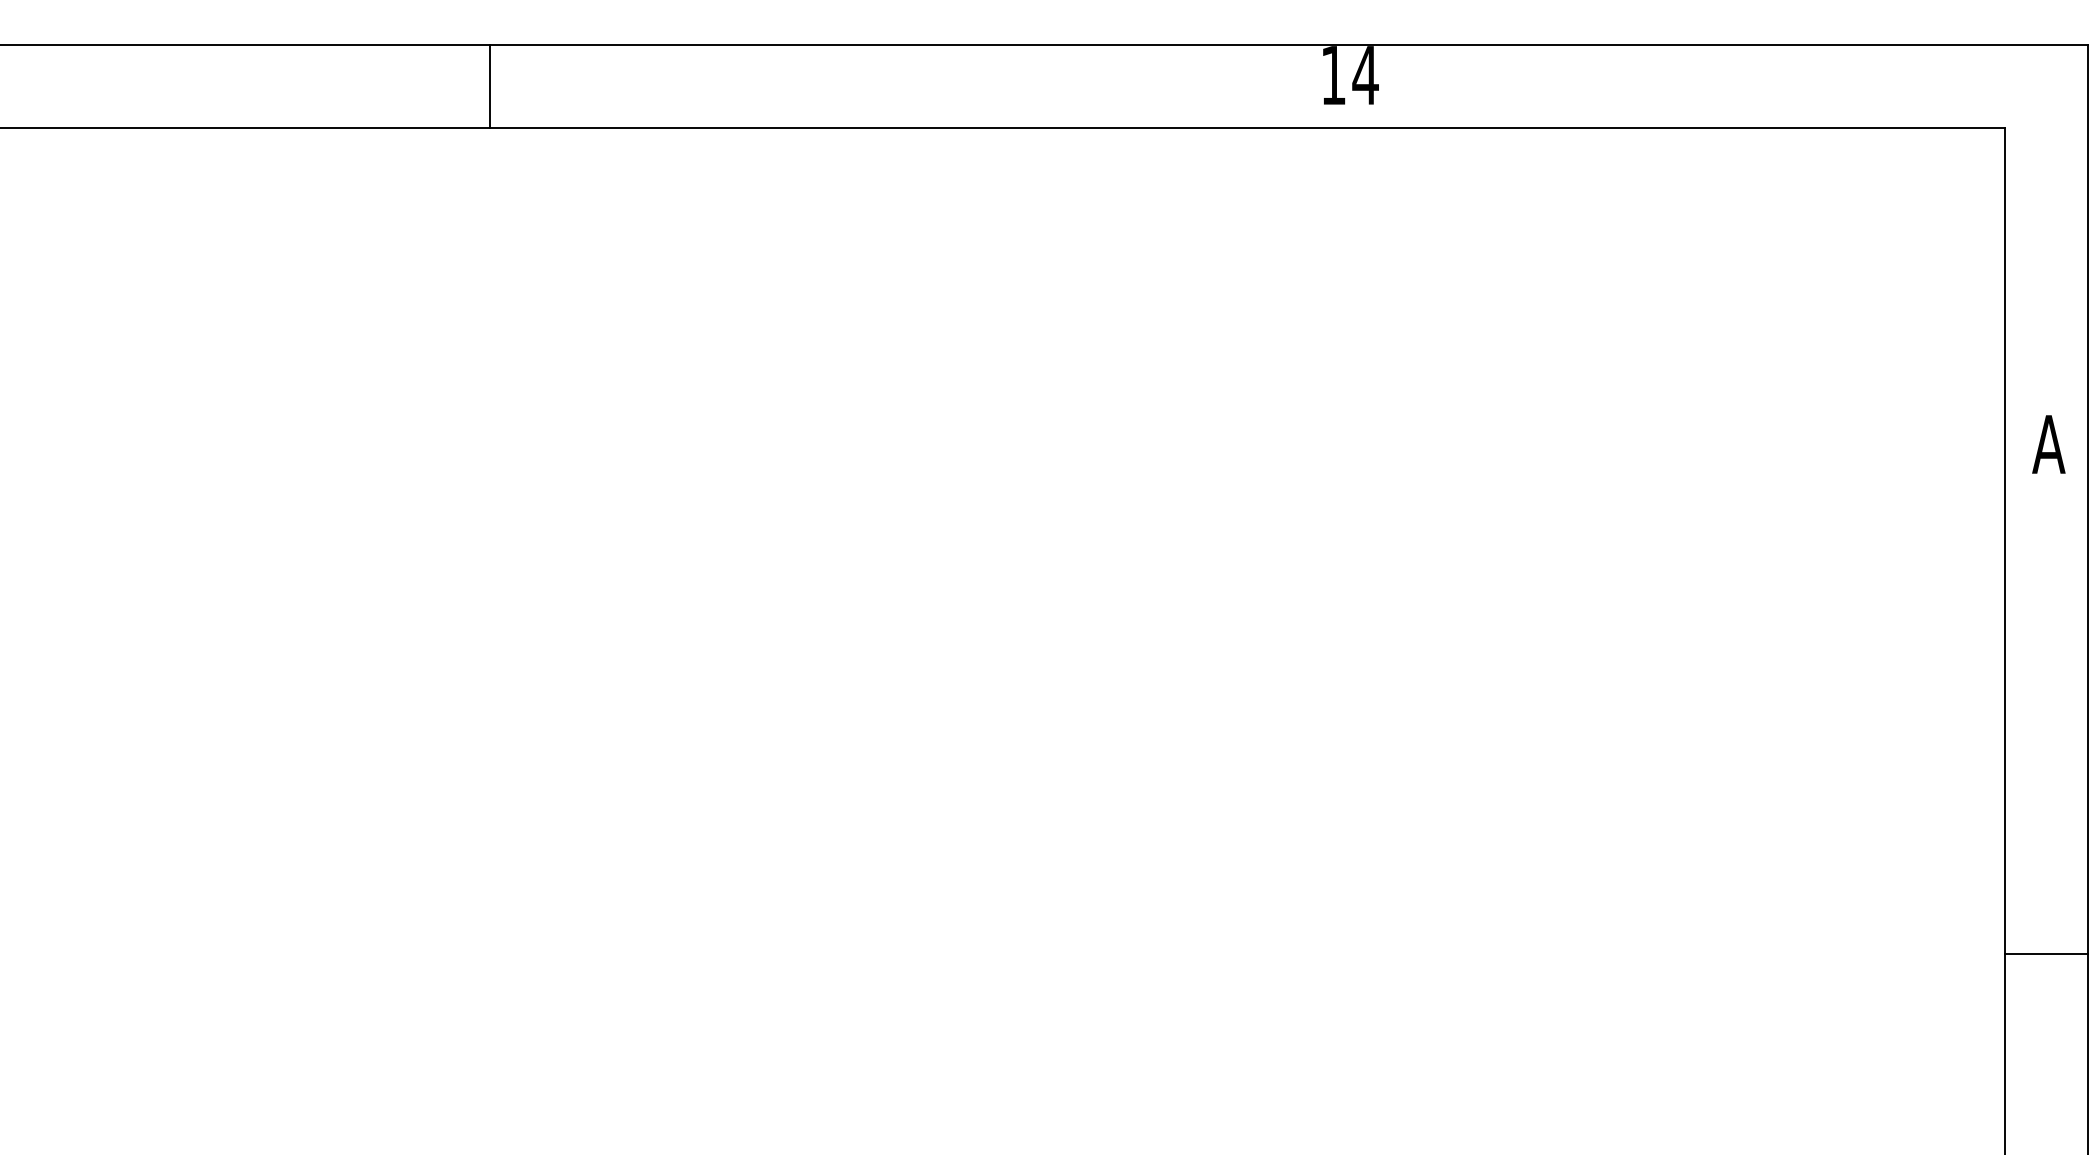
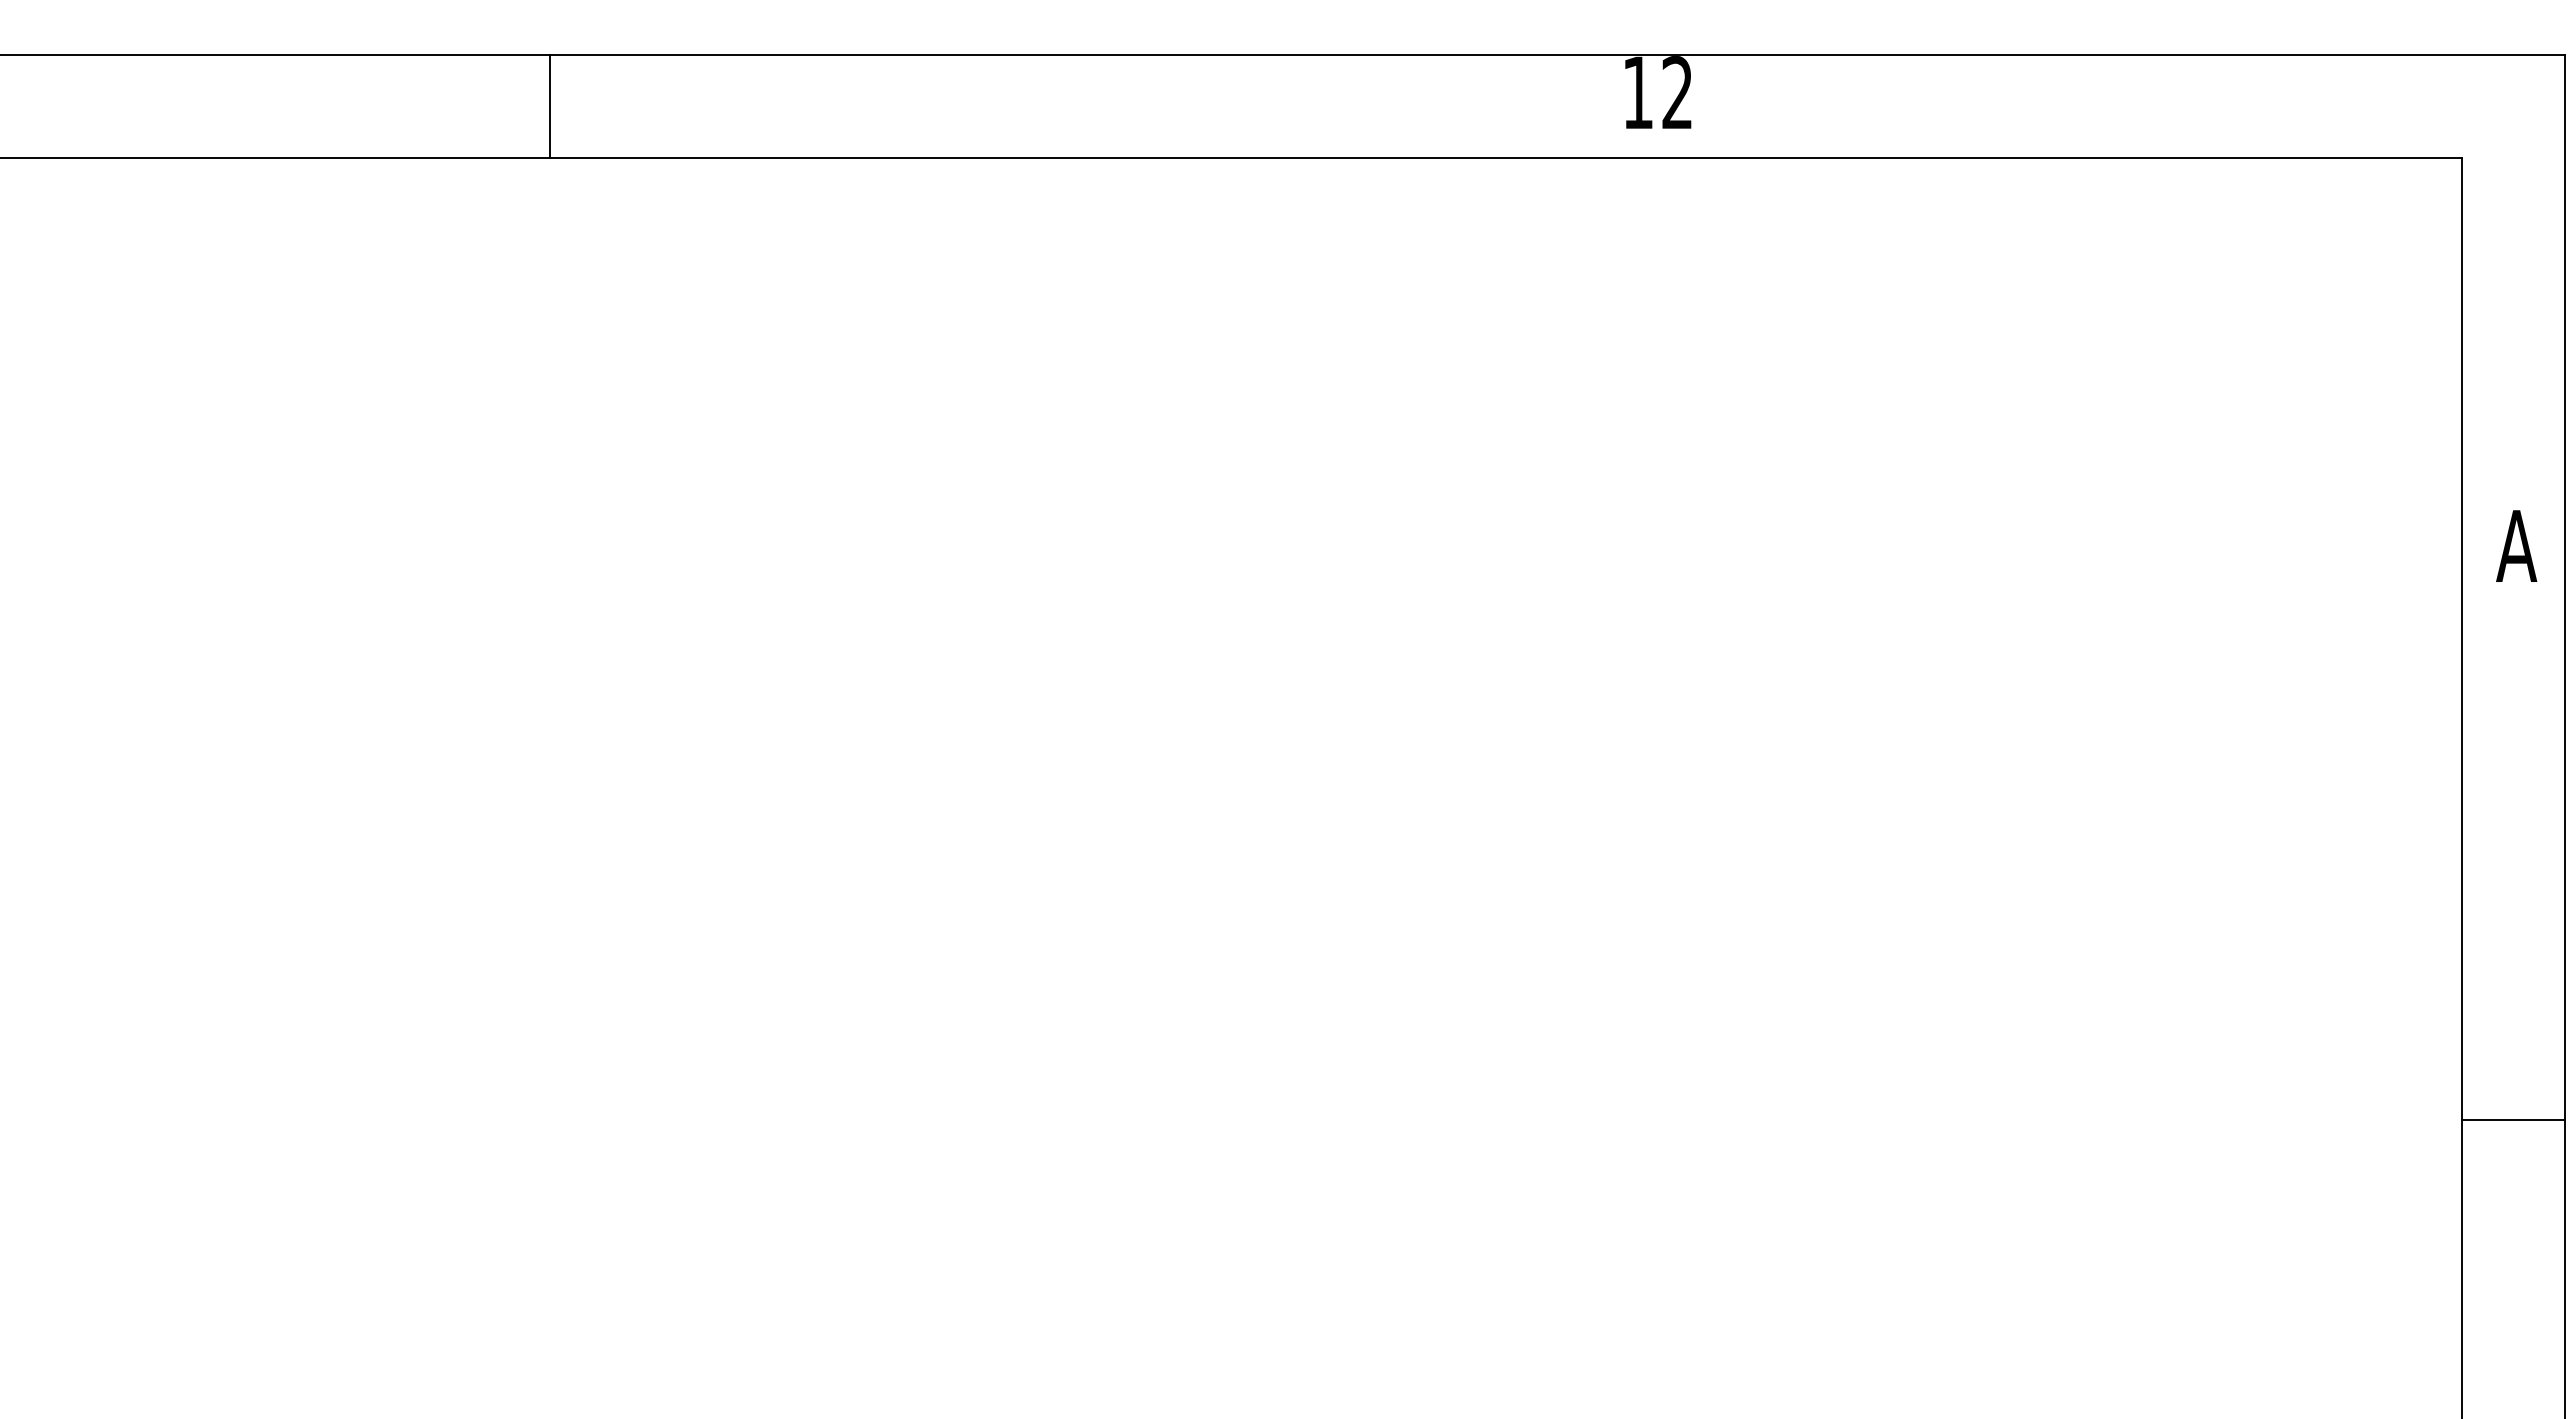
text: (1365, 75) -> (1677, 92), 14 -> 12
line: (489, 86) -> (549, 106), moved
line: (2046, 953) -> (2513, 1119), moved

